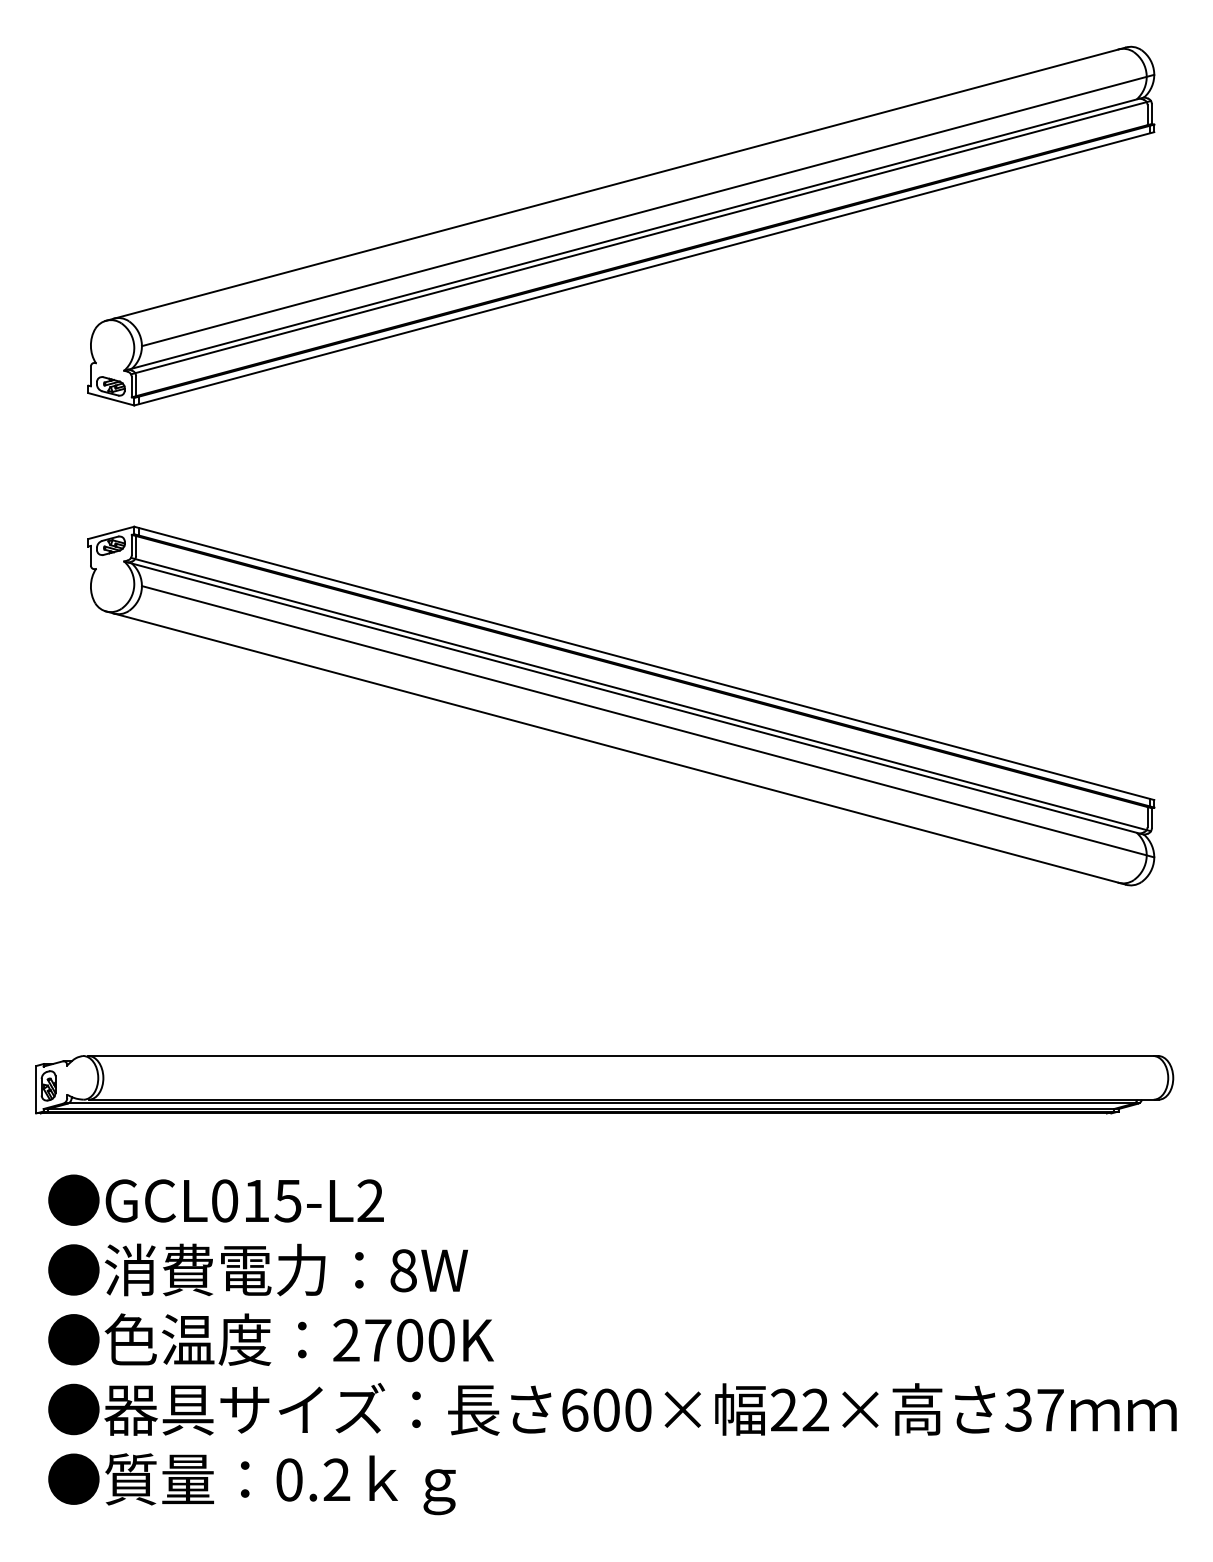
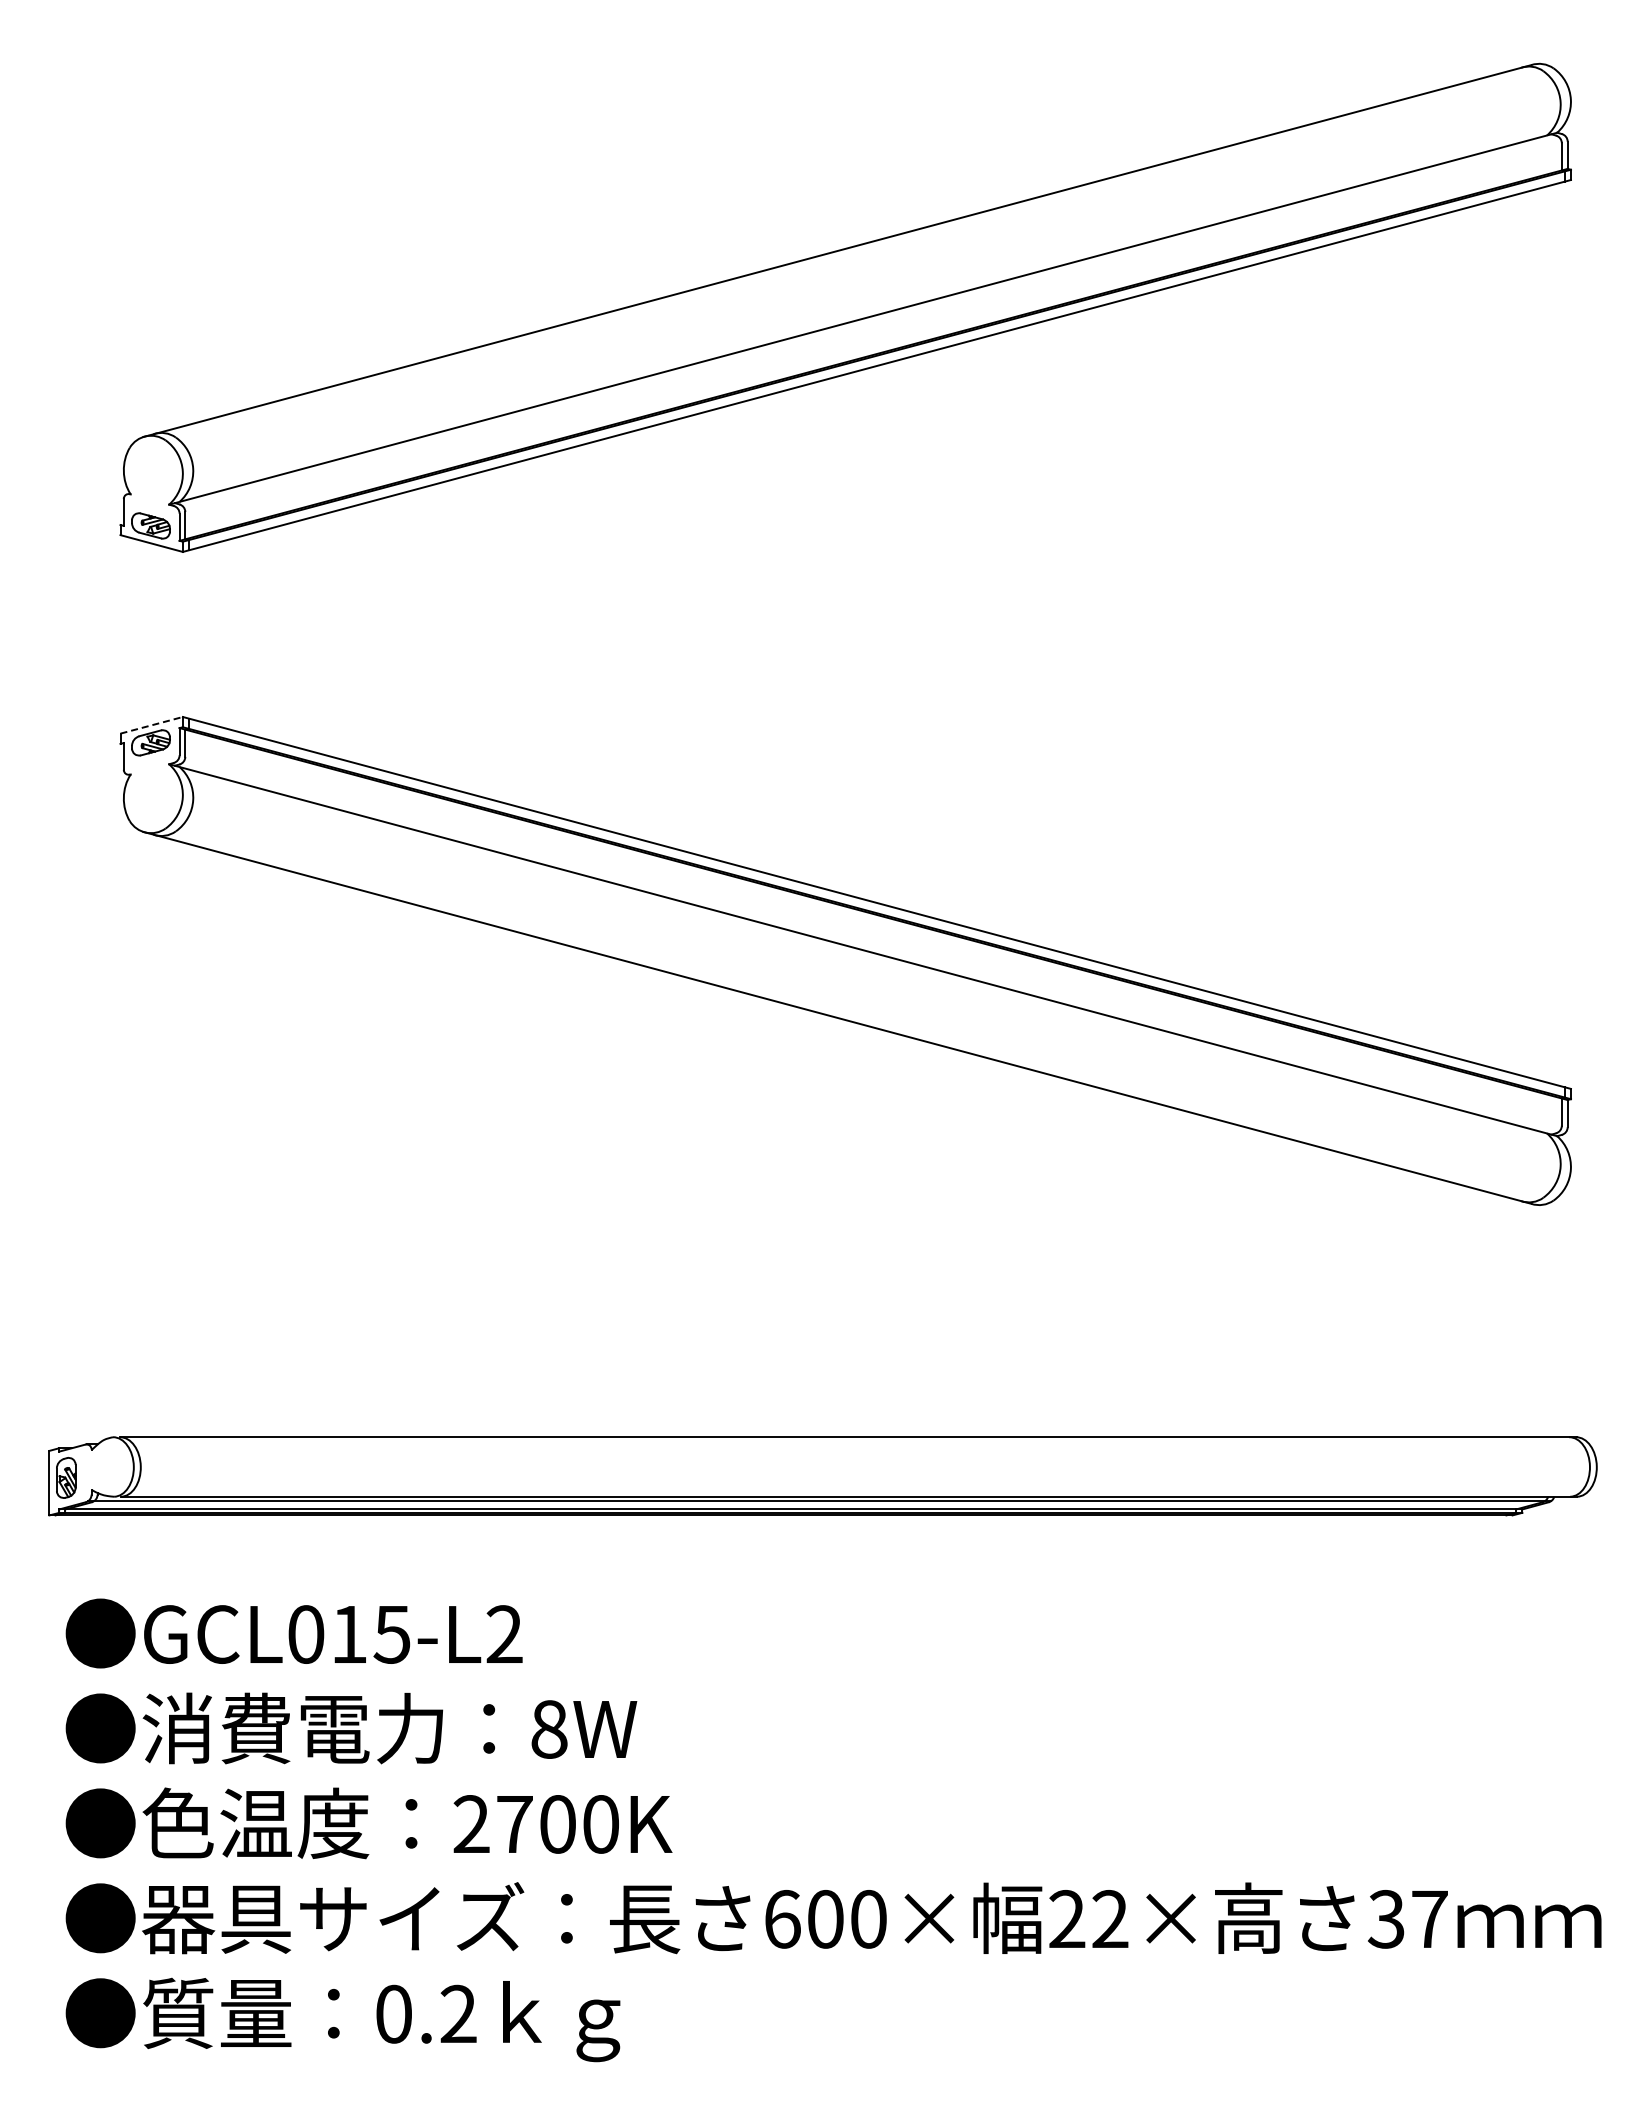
line: (647, 210) -> (881, 286), removed
line: (641, 237) -> (872, 323), removed
line: (111, 533) -> (152, 725), solid -> dashed
line: (641, 694) -> (872, 945), removed
line: (647, 721) -> (881, 981), removed

